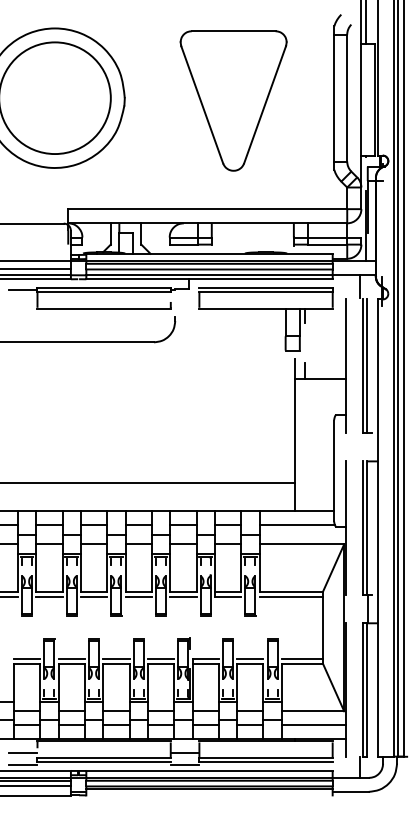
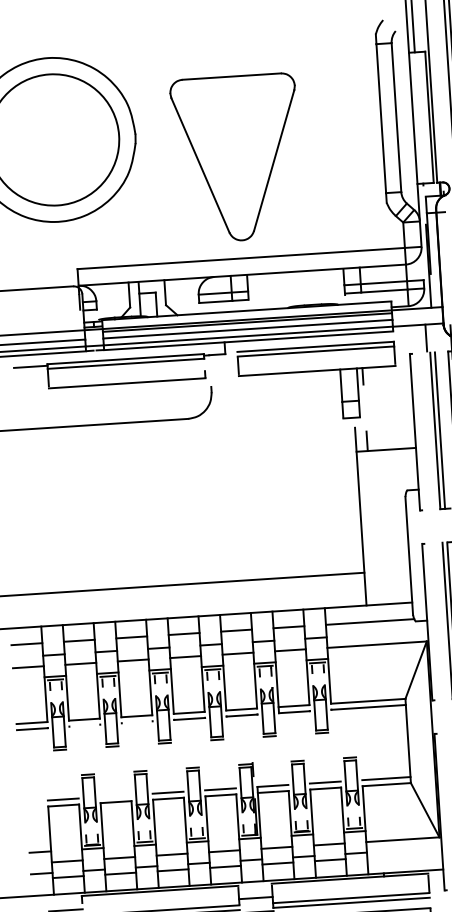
part: (233, 100) -> (236, 157), moved
line: (49, 597) -> (85, 726), removed
line: (93, 597) -> (136, 722), removed
line: (71, 658) -> (115, 796), removed
line: (313, 724) -> (404, 855), removed

